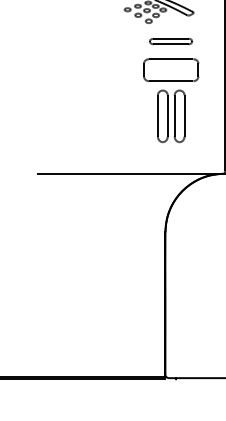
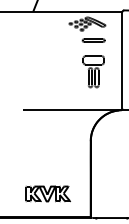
part: (170, 100) -> (93, 71), size x0.71
part: (83, 331) -> (47, 193), added

